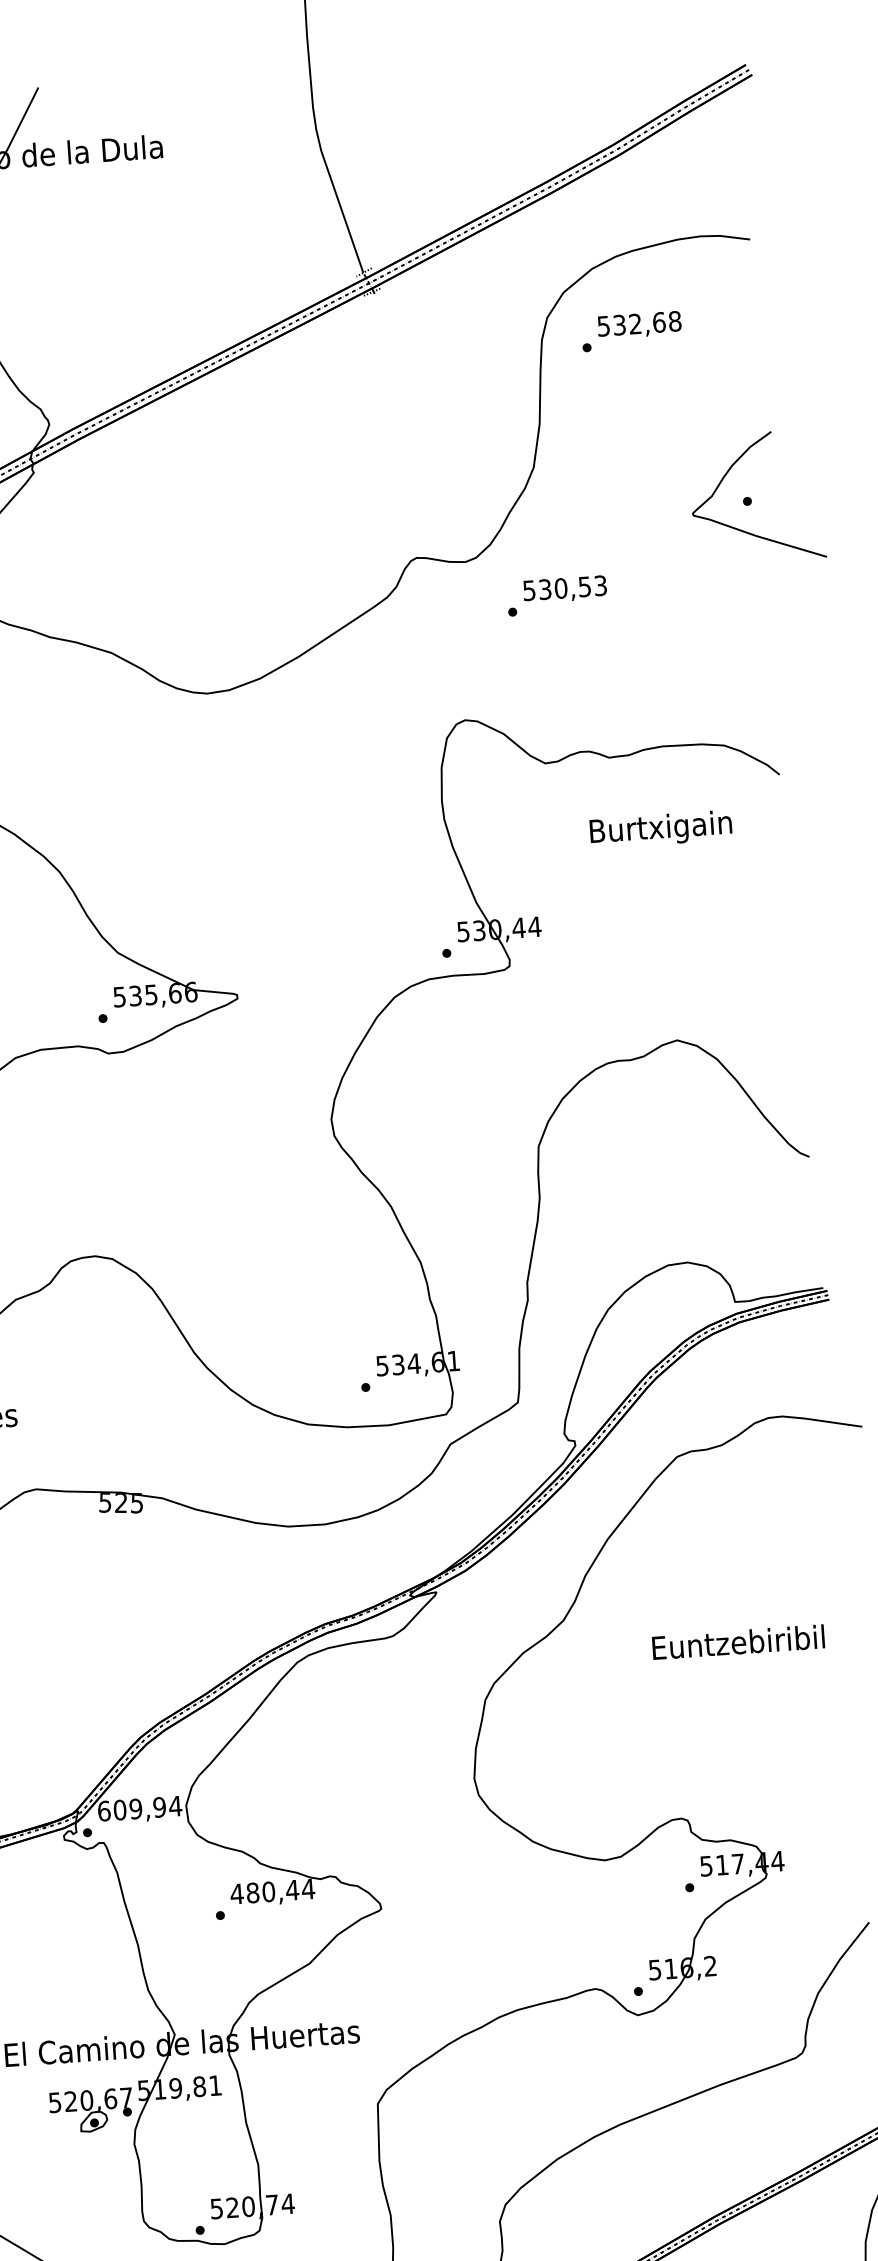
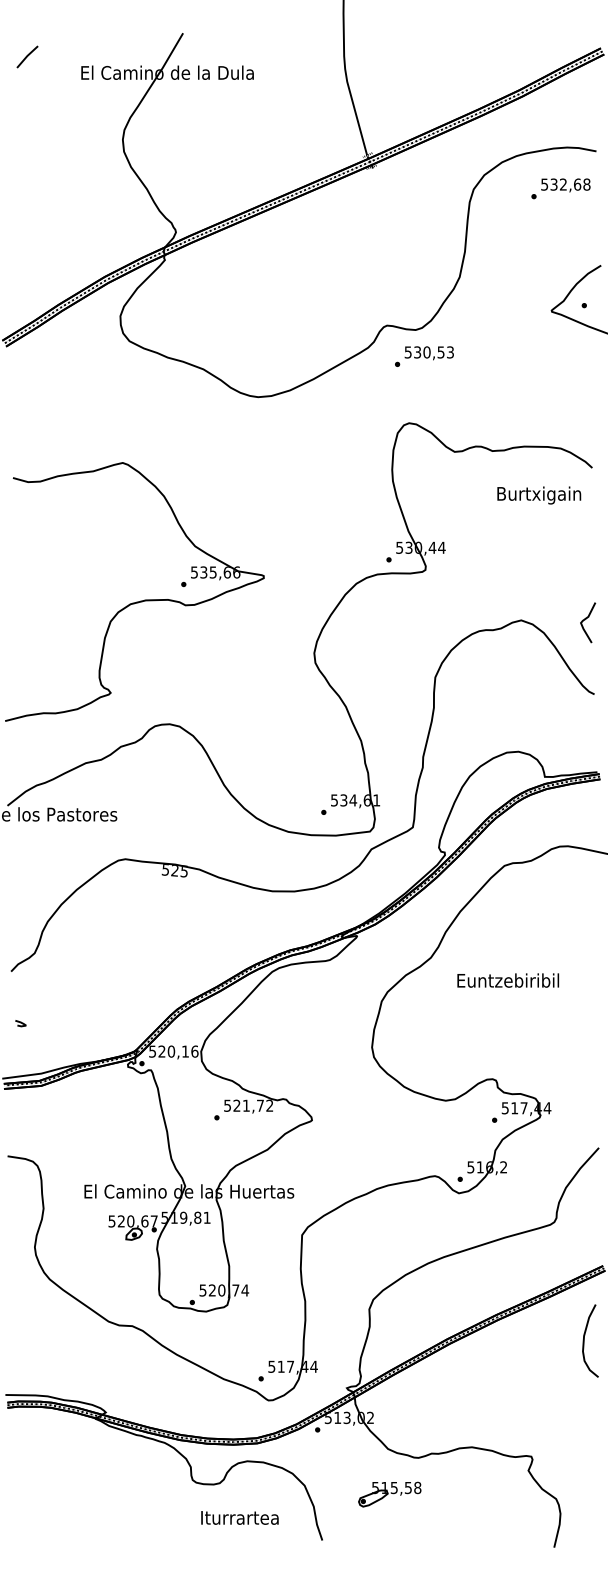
text: (630, 330) -> (560, 188), moved
text: (557, 595) -> (424, 356), moved
text: (661, 829) -> (539, 495), moved
curve: (787, 1031) -> (586, 619), added
text: (738, 1642) -> (508, 980), moved
text: (139, 1808) -> (173, 1051), 609,94 -> 520,16
text: (272, 1891) -> (248, 1105), 480,44 -> 521,72

